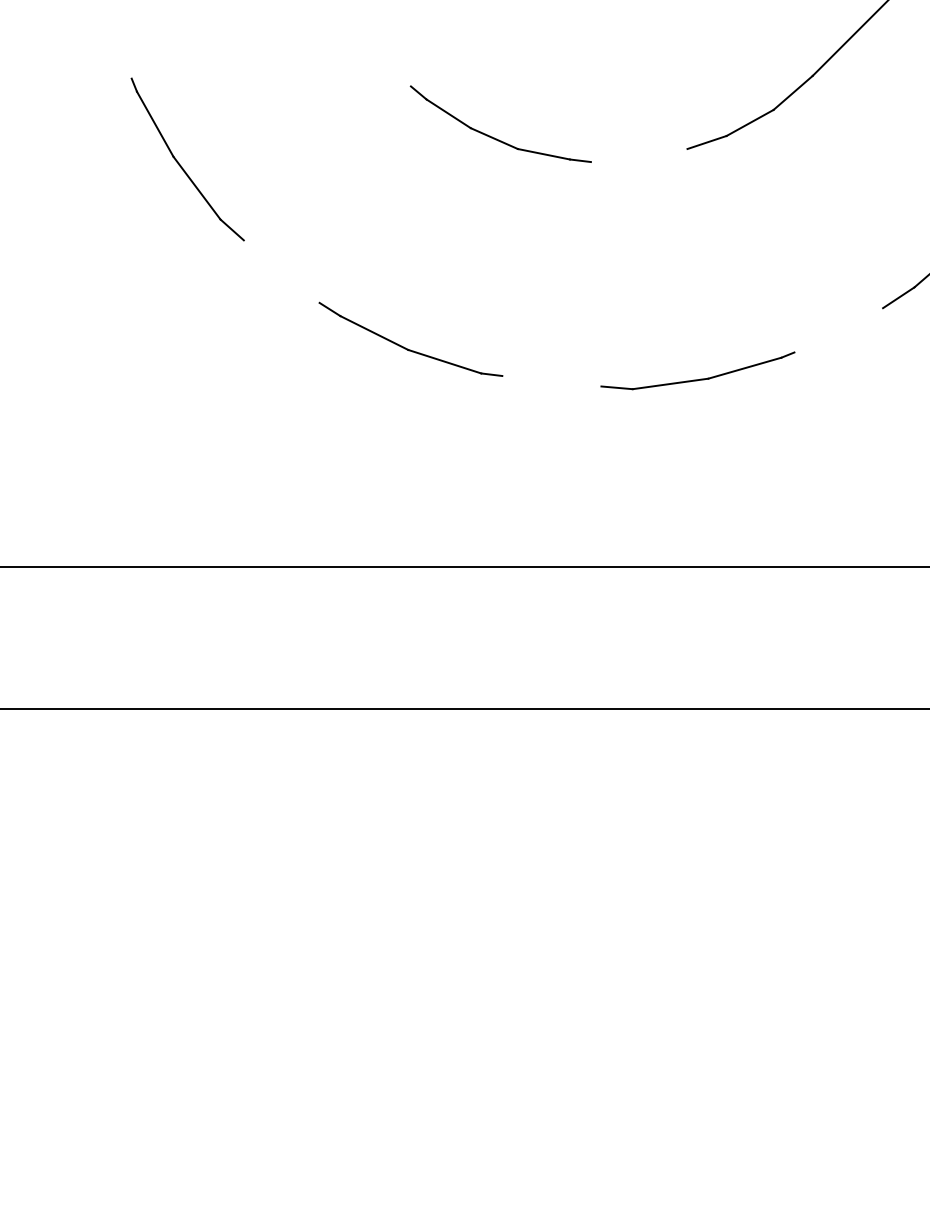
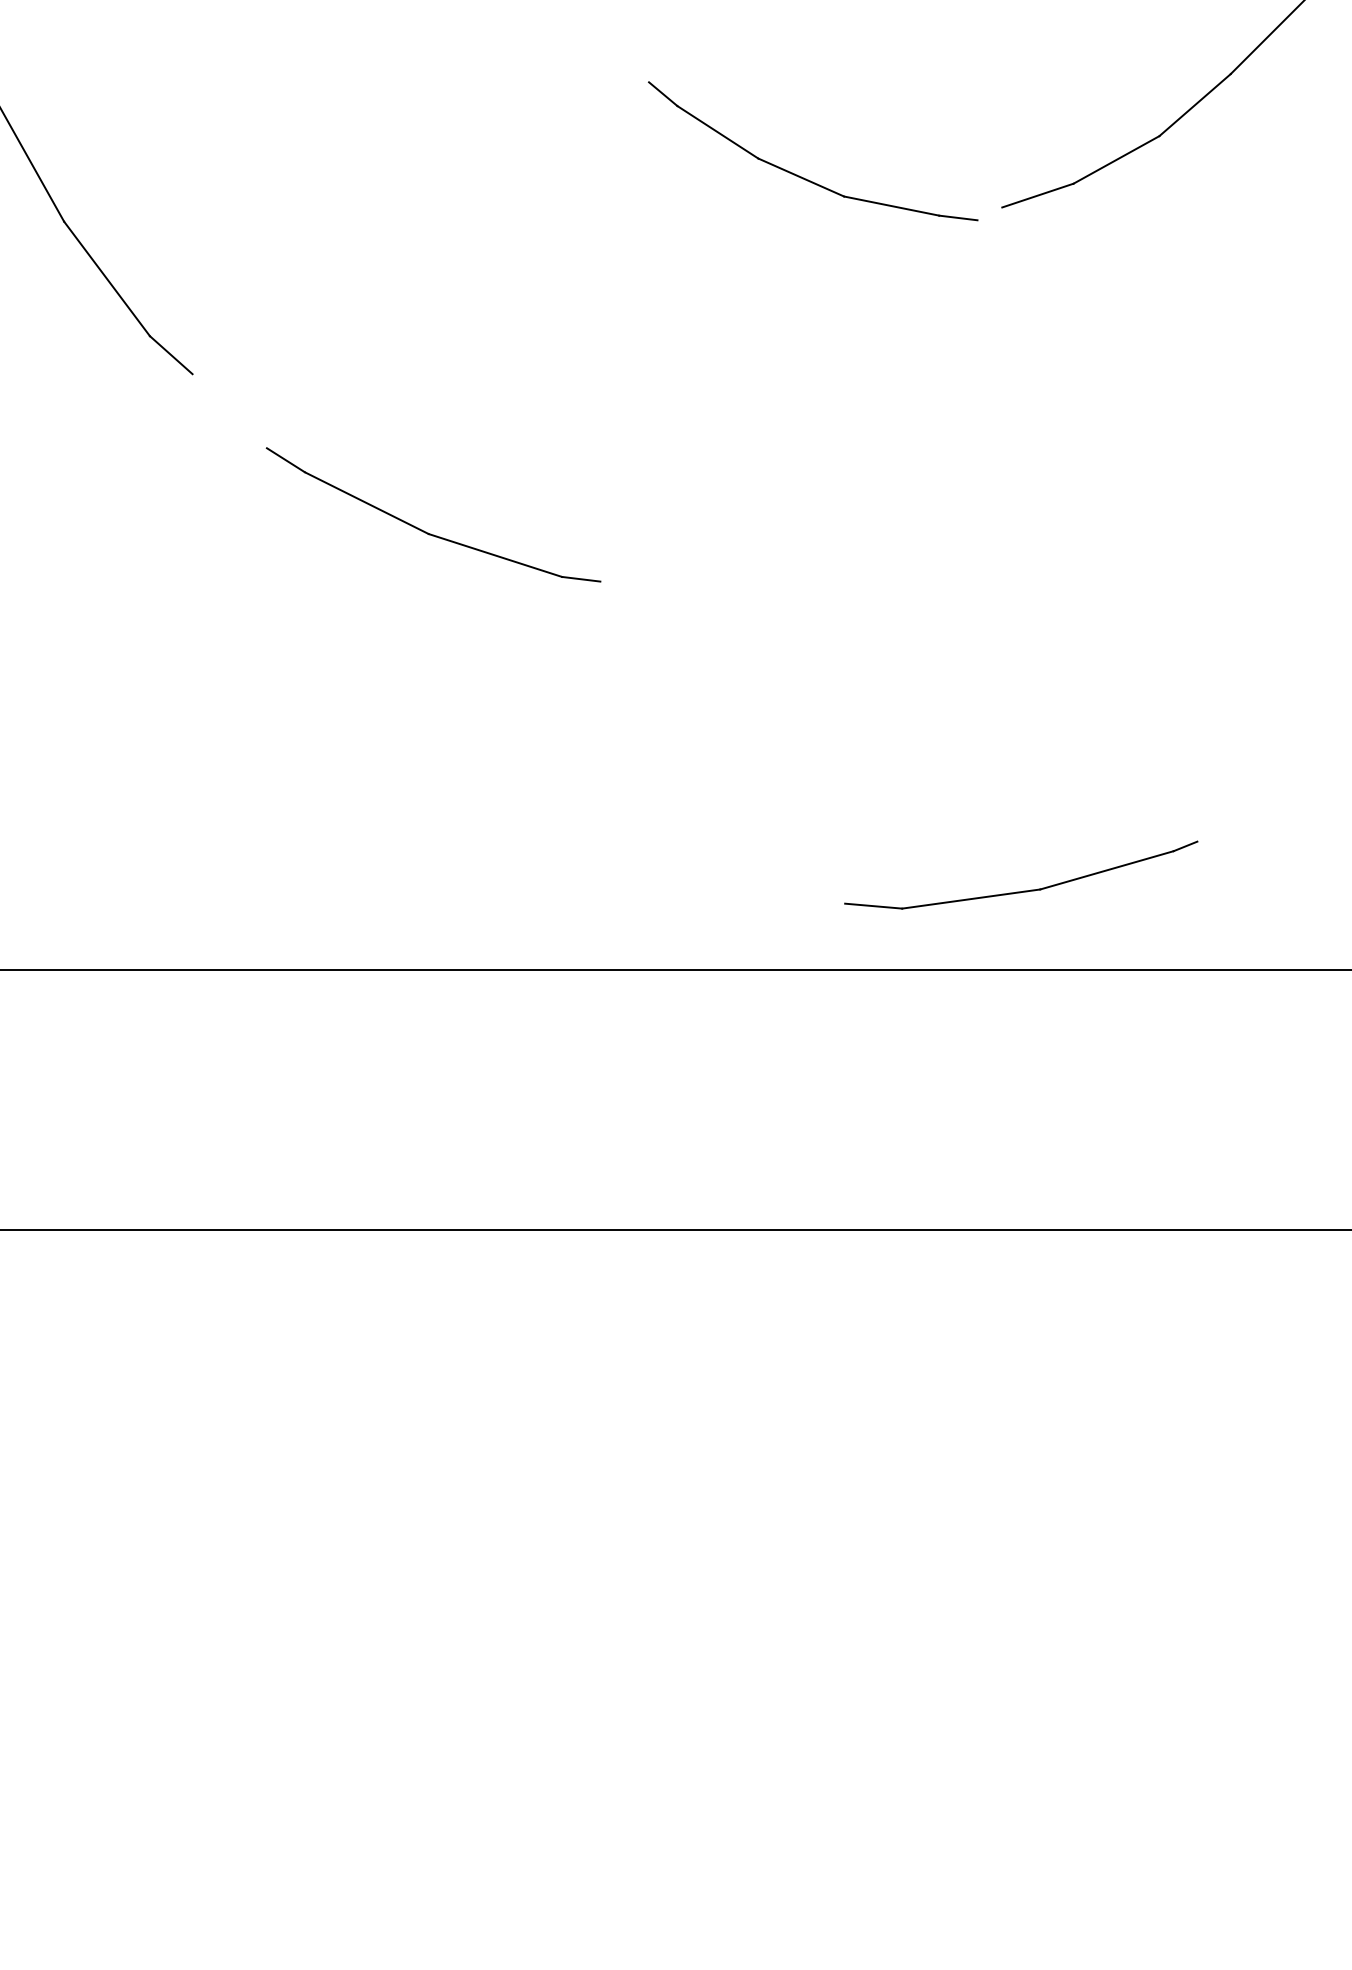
part: (494, 137) -> (801, 175), moved
part: (405, 347) -> (423, 529), moved
part: (700, 378) -> (1025, 889), moved

